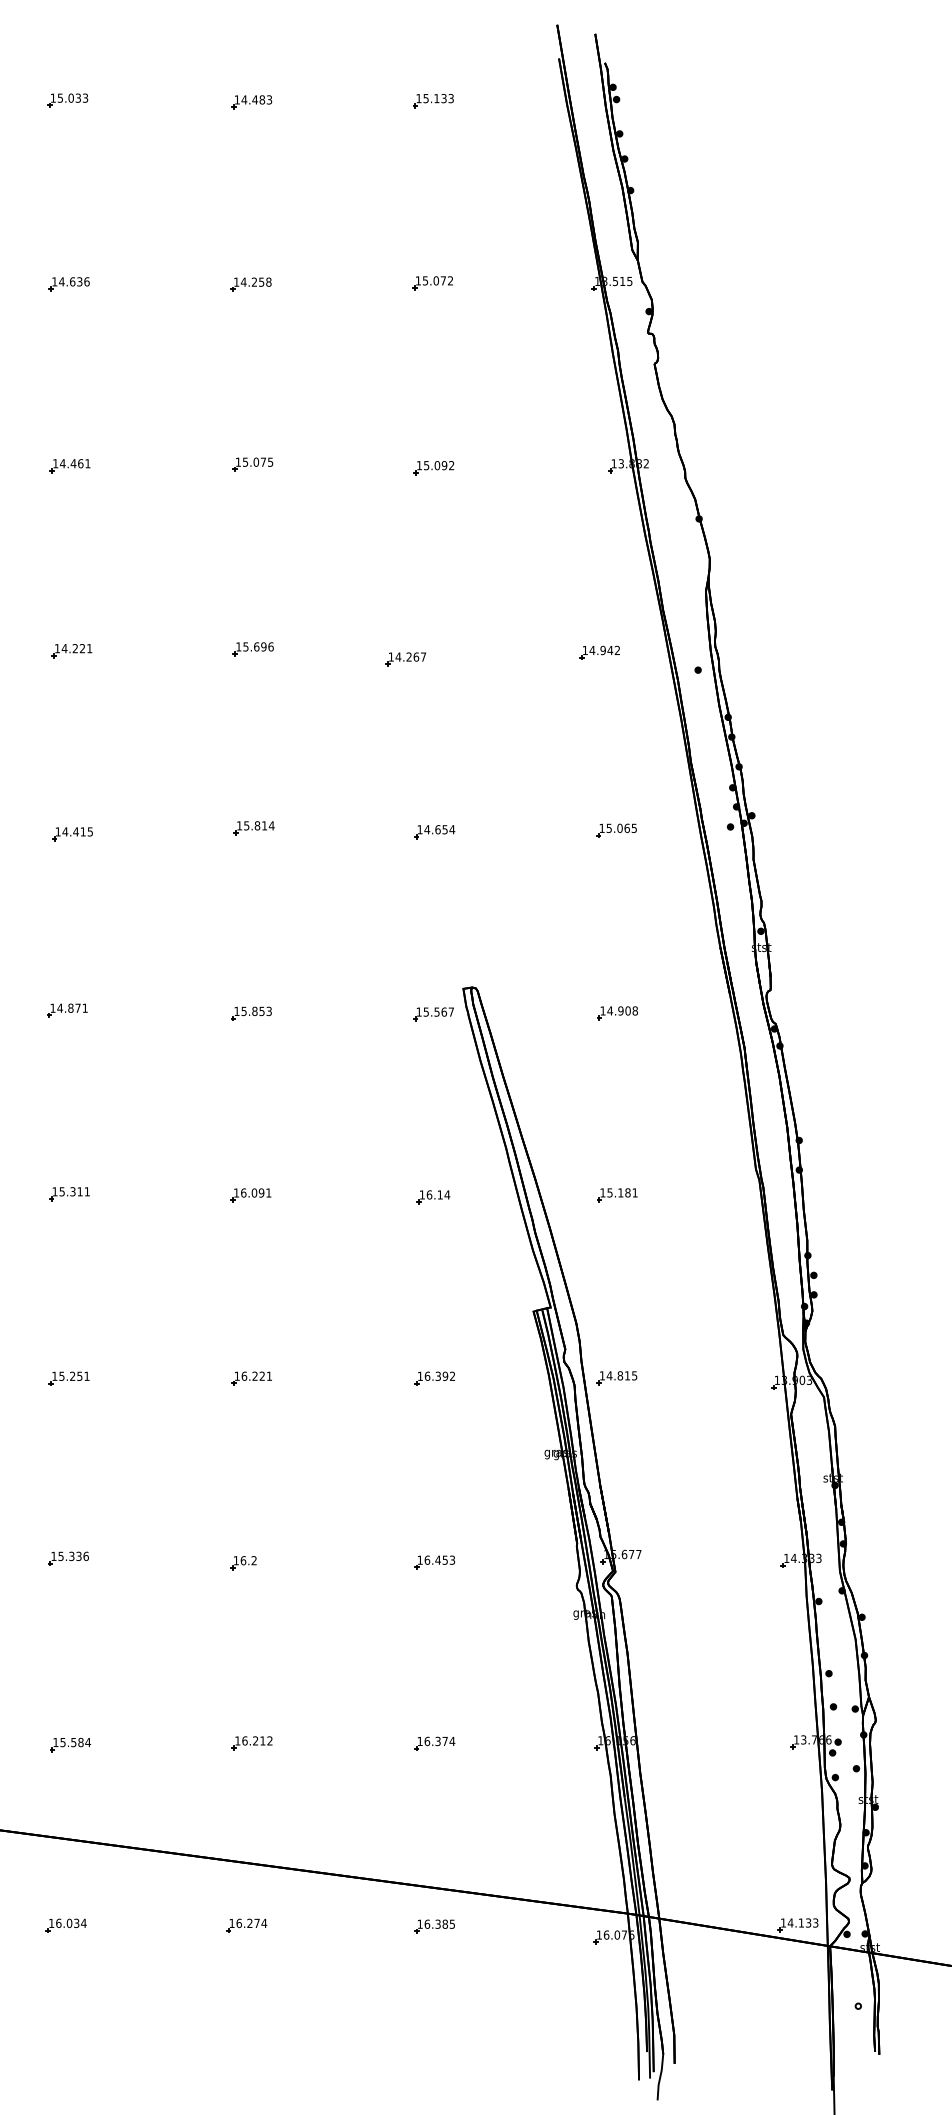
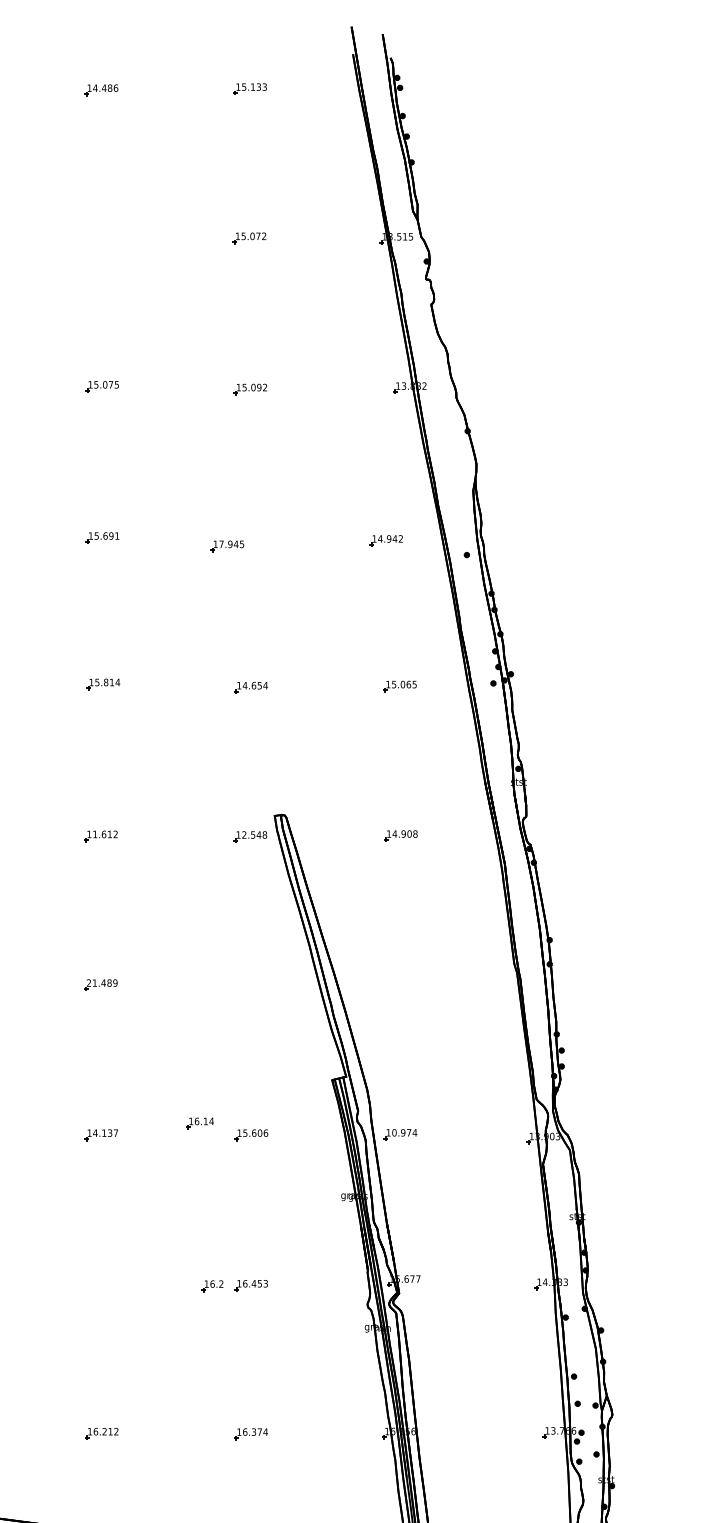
text: (269, 99) -> (115, 87), 14.483 -> 14.486
part: (250, 284) -> (100, 239), removed
text: (270, 646) -> (116, 535), 15.696 -> 15.691
text: (410, 656) -> (231, 543), 14.267 -> 17.945
text: (256, 1011) -> (105, 834), 15.853 -> 11.612
text: (438, 1011) -> (254, 834), 15.567 -> 12.548
text: (252, 1192) -> (102, 982), 16.091 -> 21.489
part: (617, 1195) -> (400, 985), removed
part: (433, 1197) -> (200, 1123), moved
text: (256, 1375) -> (105, 1132), 16.221 -> 14.137
text: (439, 1375) -> (255, 1132), 16.392 -> 15.606
text: (621, 1375) -> (404, 1132), 14.815 -> 10.974
part: (243, 1563) -> (212, 1286), moved

